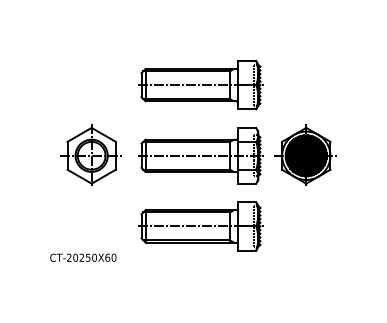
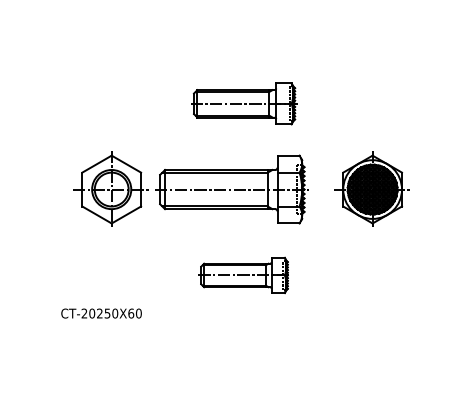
part: (200, 85) -> (244, 104), size x0.7
part: (200, 155) -> (231, 189), moved
part: (200, 226) -> (244, 275), size x0.6

